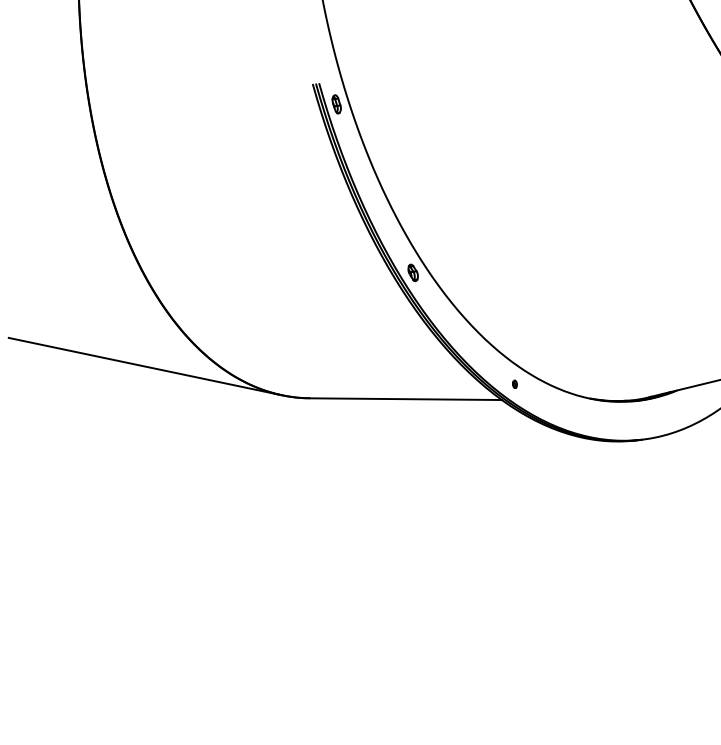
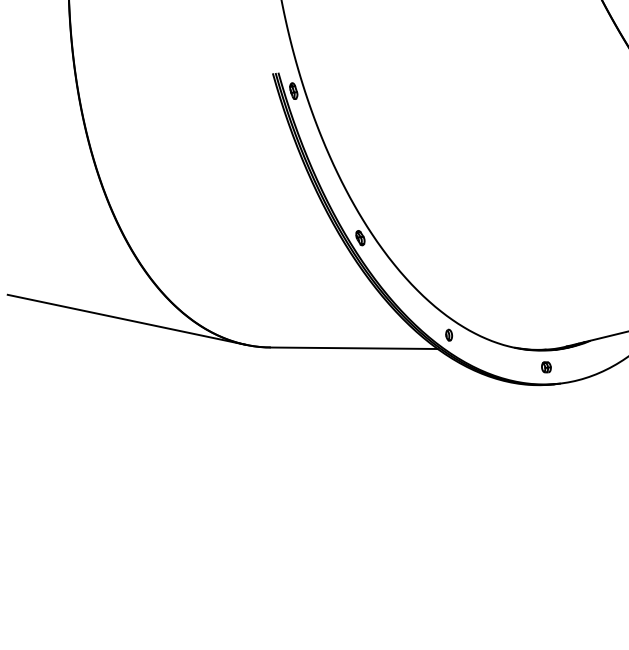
part: (514, 384) -> (448, 335), size x1.67
part: (626, 420) -> (546, 366), added

